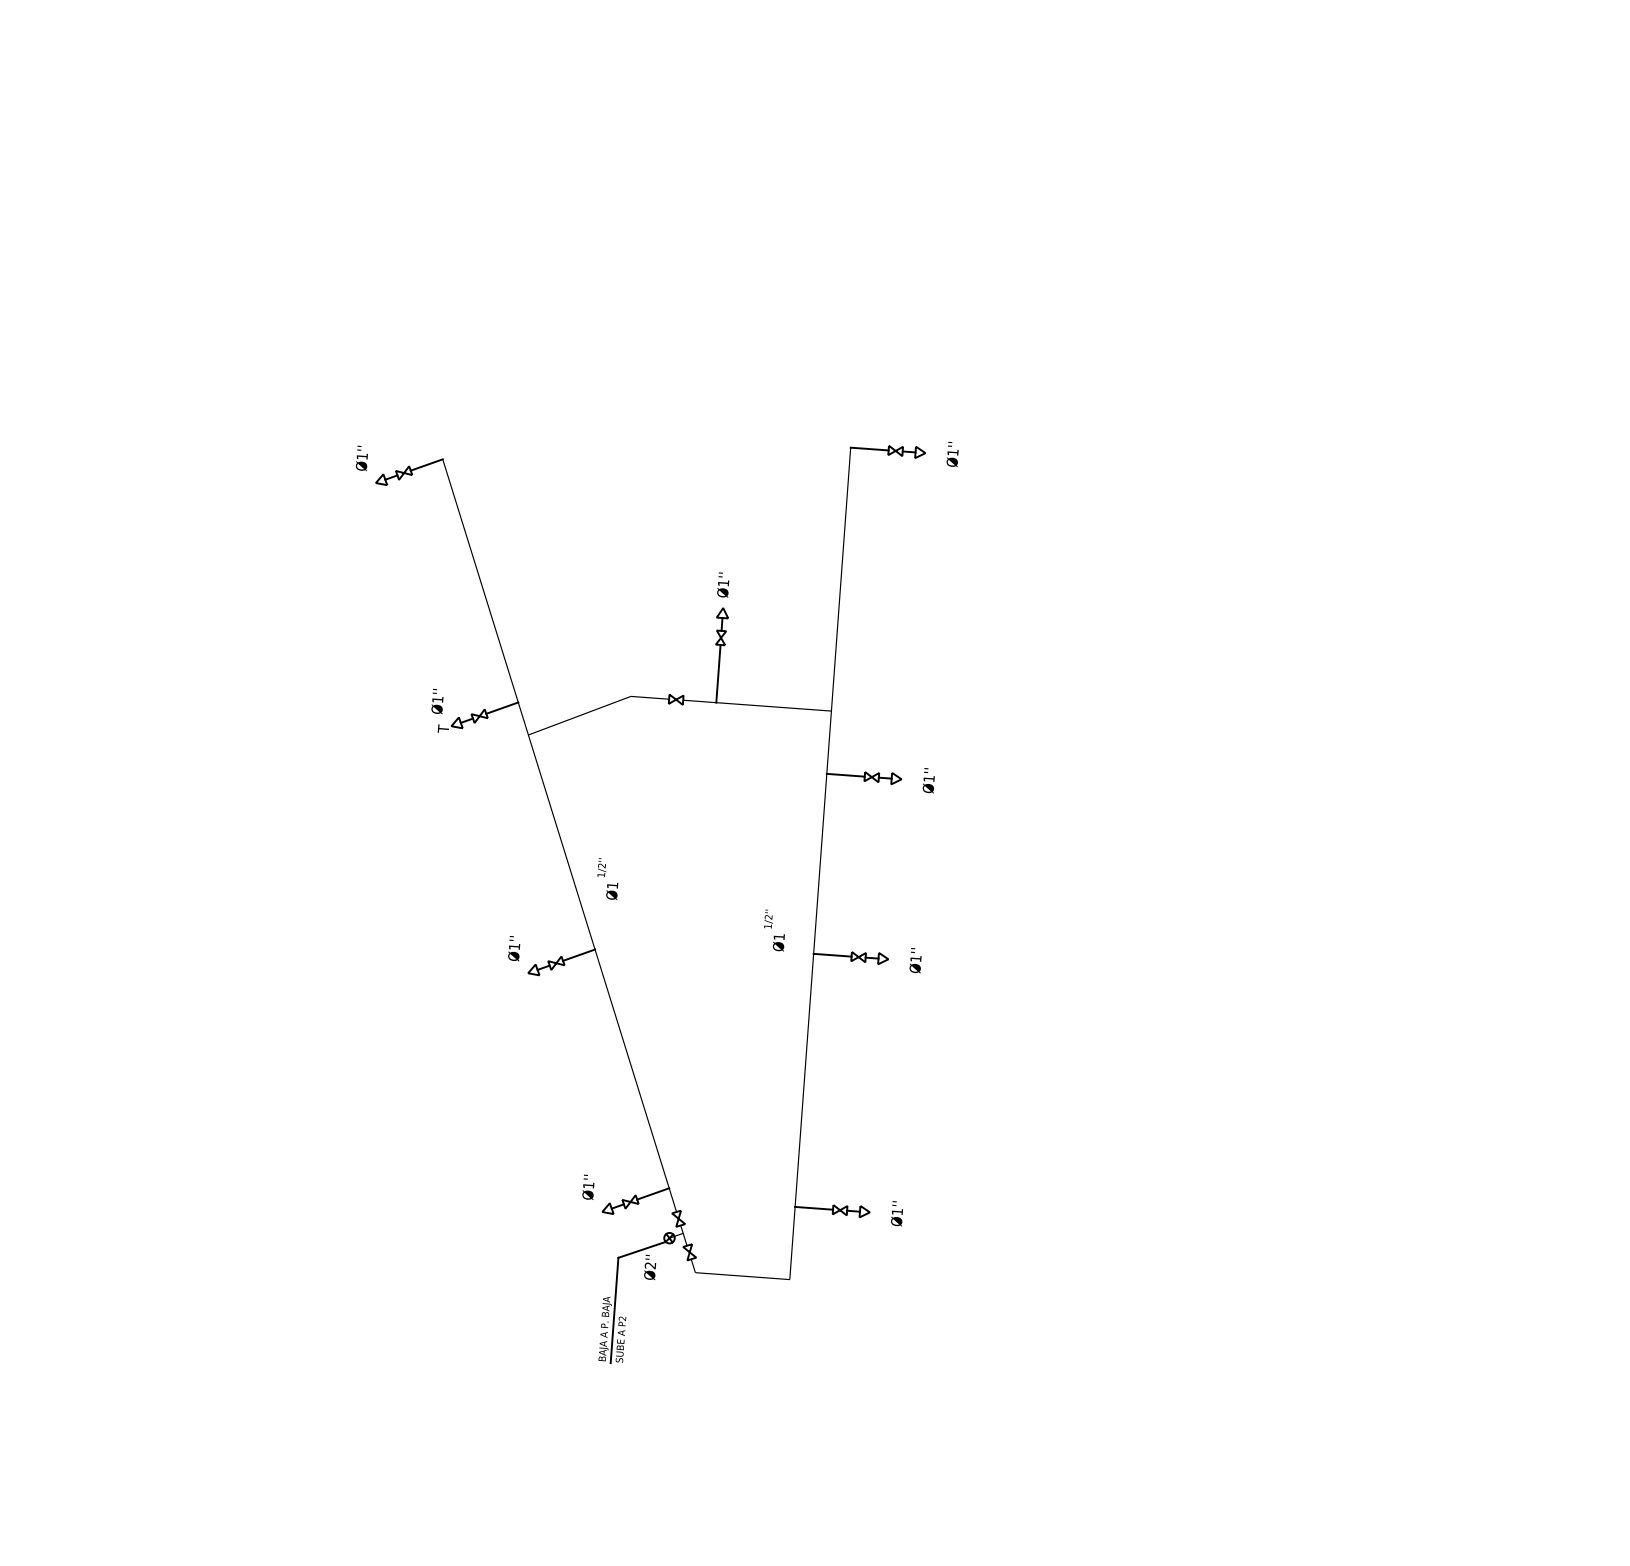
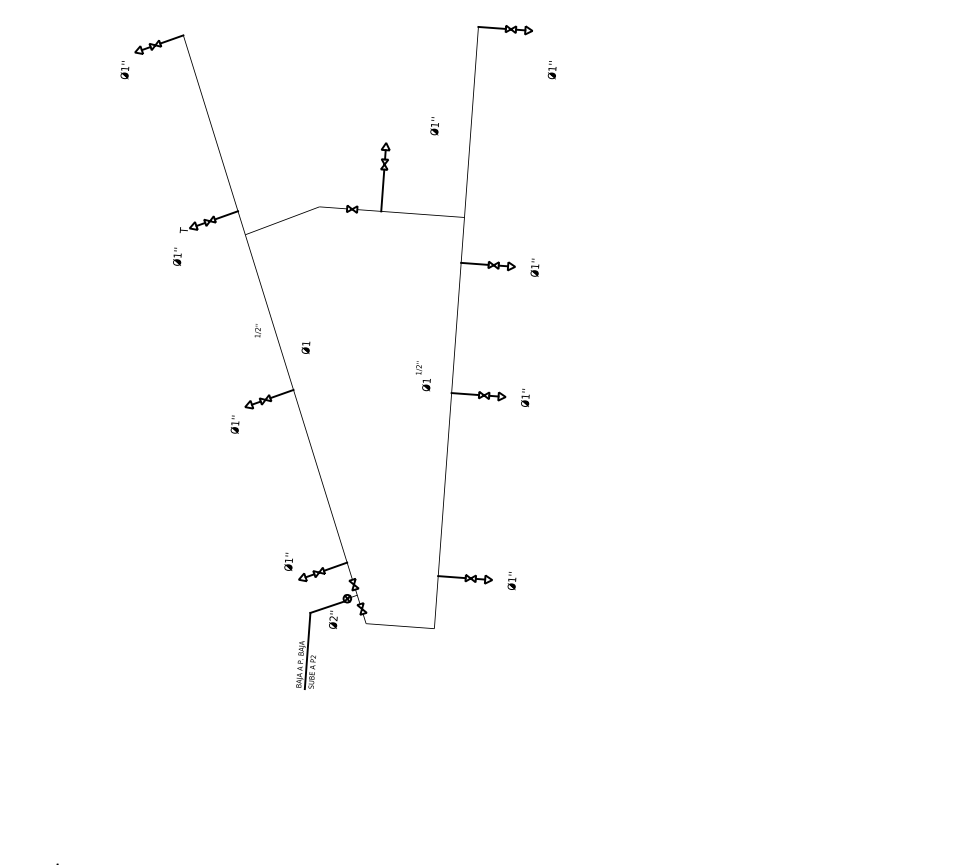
text: (952, 454) -> (552, 70), moved
text: (361, 457) -> (124, 69), moved
text: (723, 584) -> (434, 125), moved
text: (437, 701) -> (177, 256), moved
text: (601, 867) -> (257, 330), moved
text: (514, 948) -> (235, 424), moved

